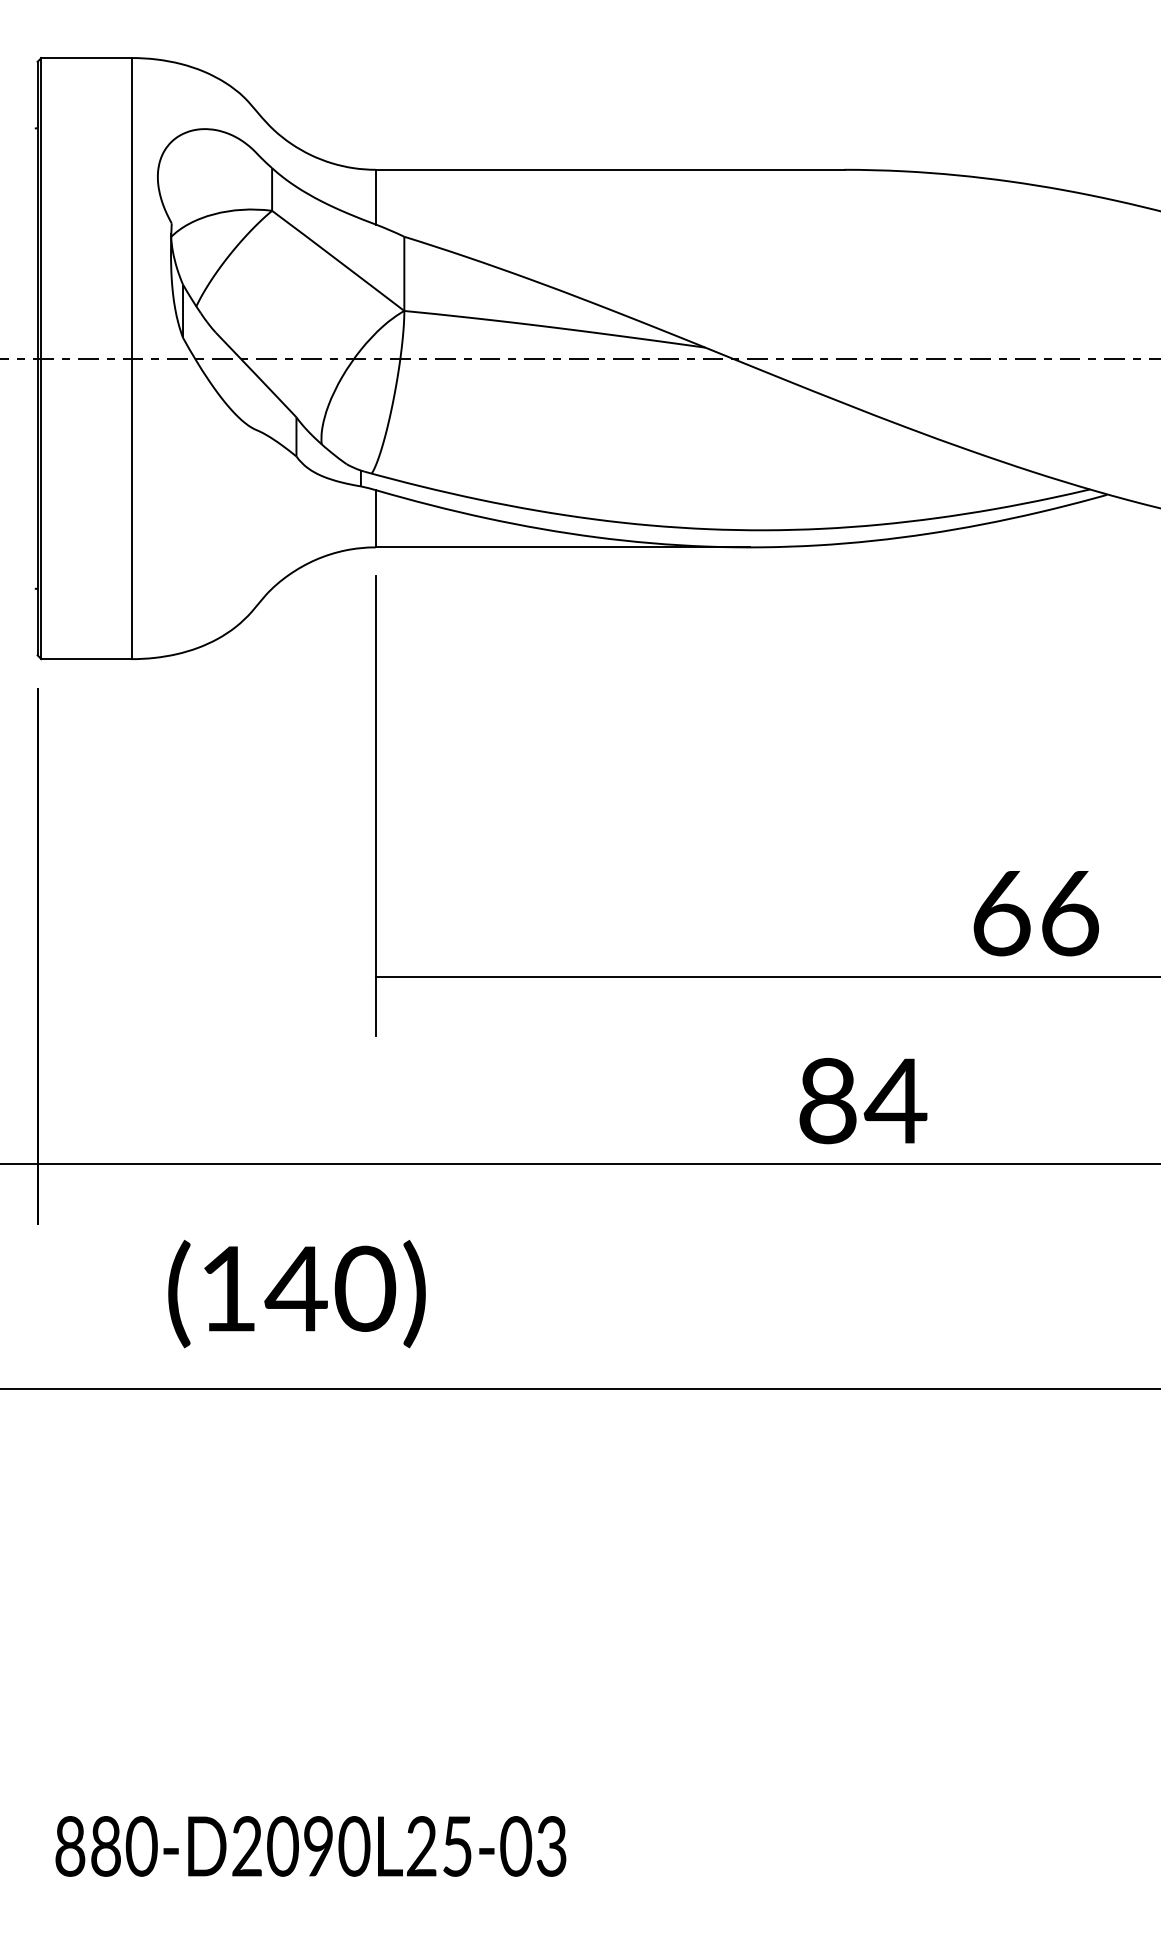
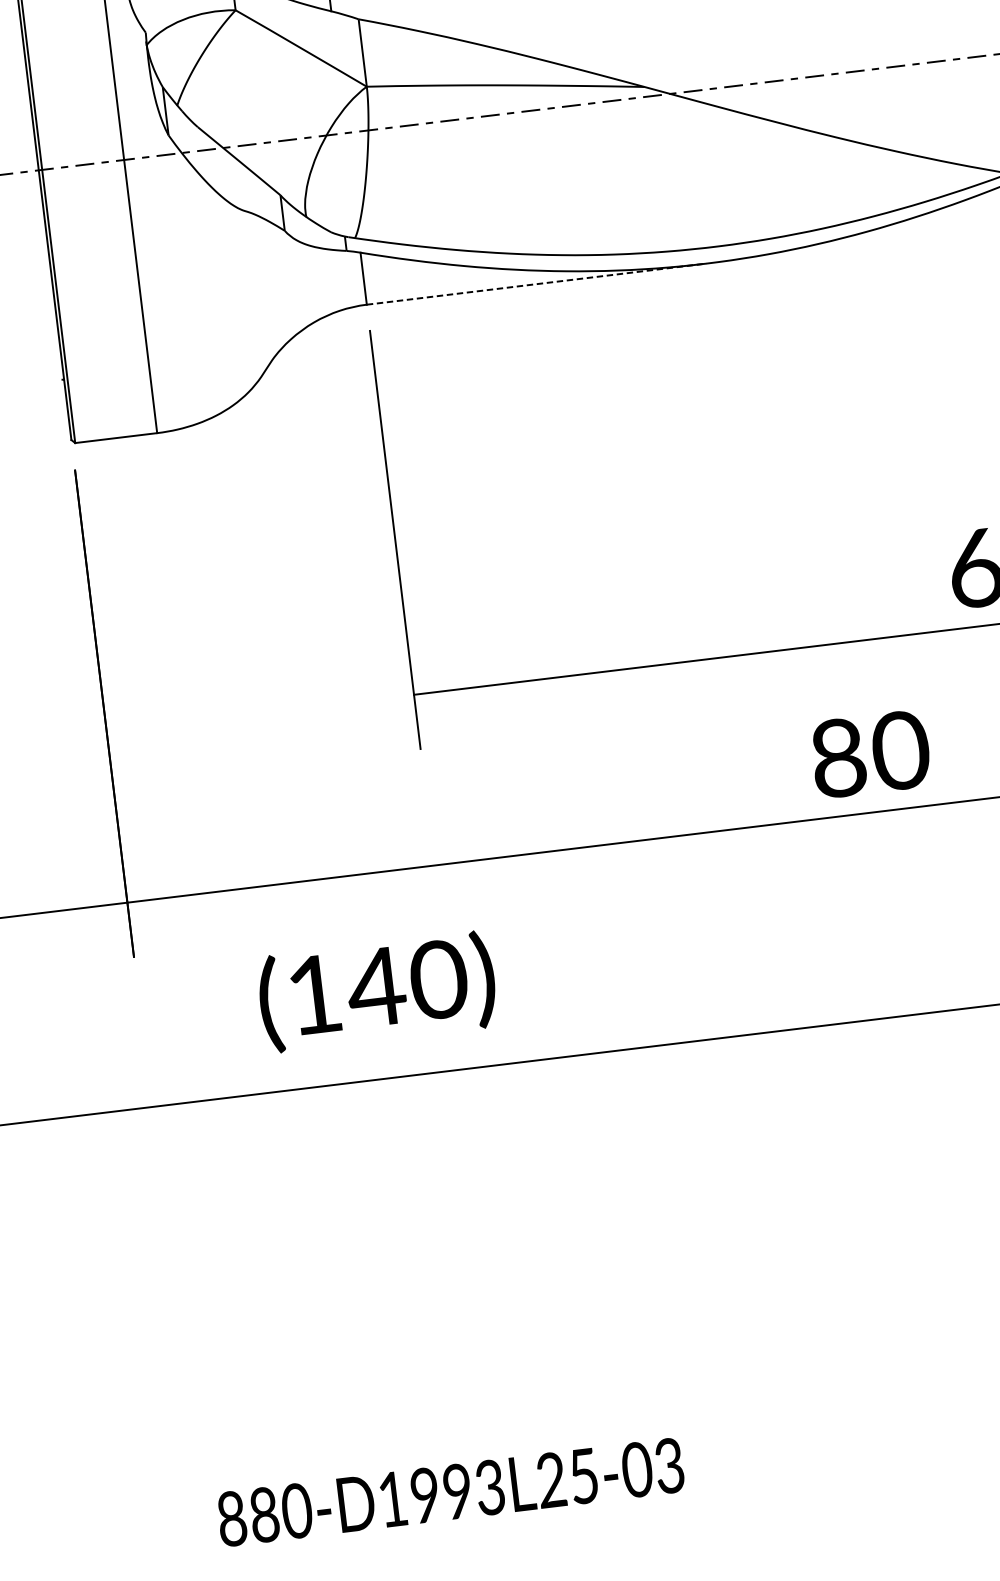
line: (563, 547) -> (537, 284), solid -> dashed
text: (895, 1100) -> (899, 750), 84 -> 80
text: (301, 1846) -> (442, 1493), 880-D2090L25-03 -> 880-D1993L25-03

